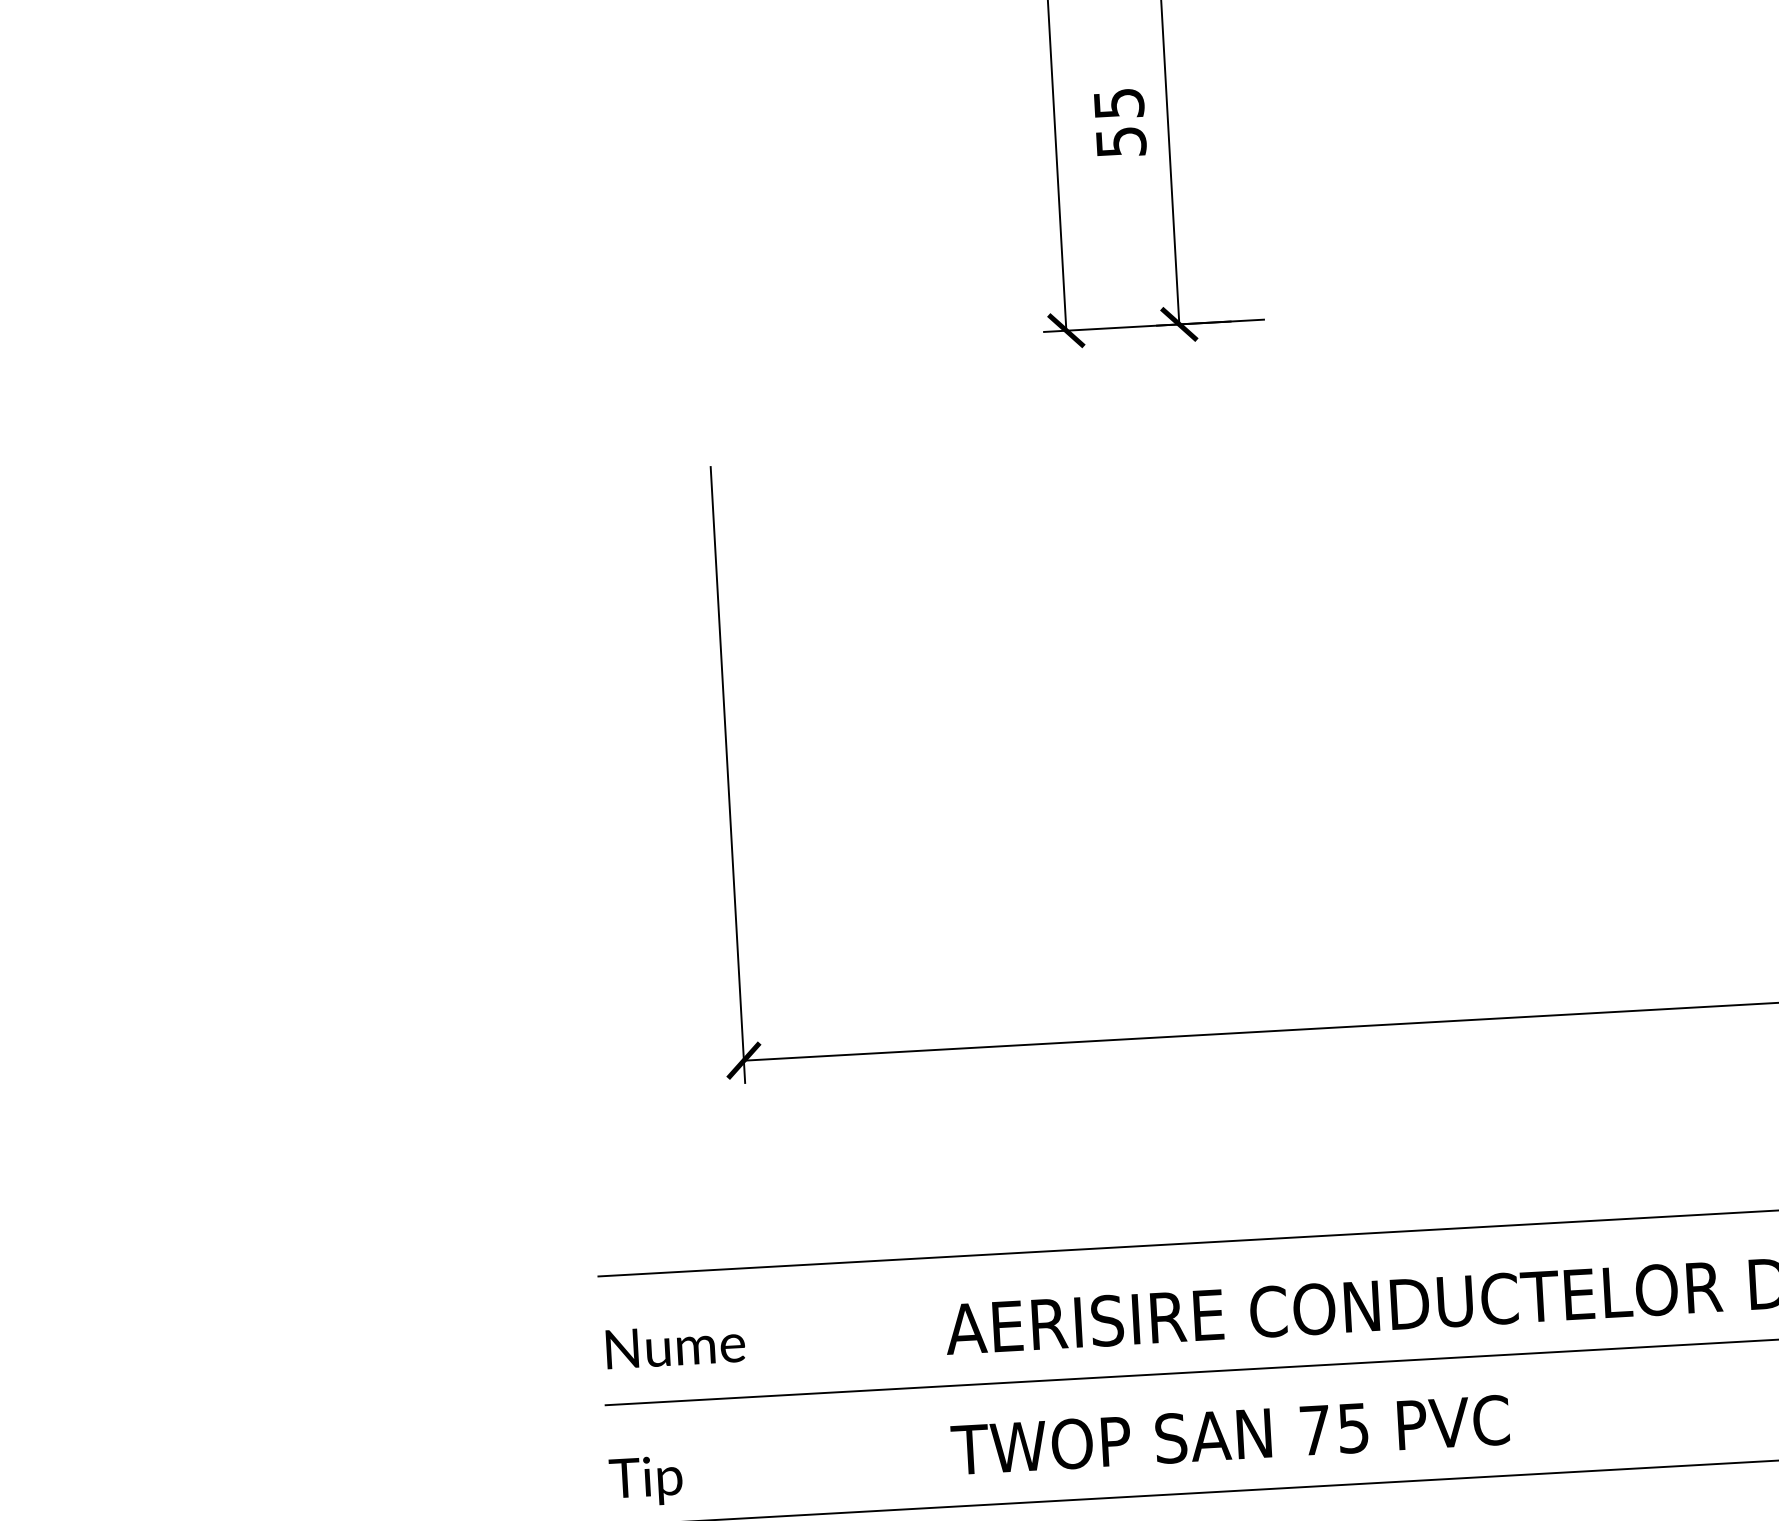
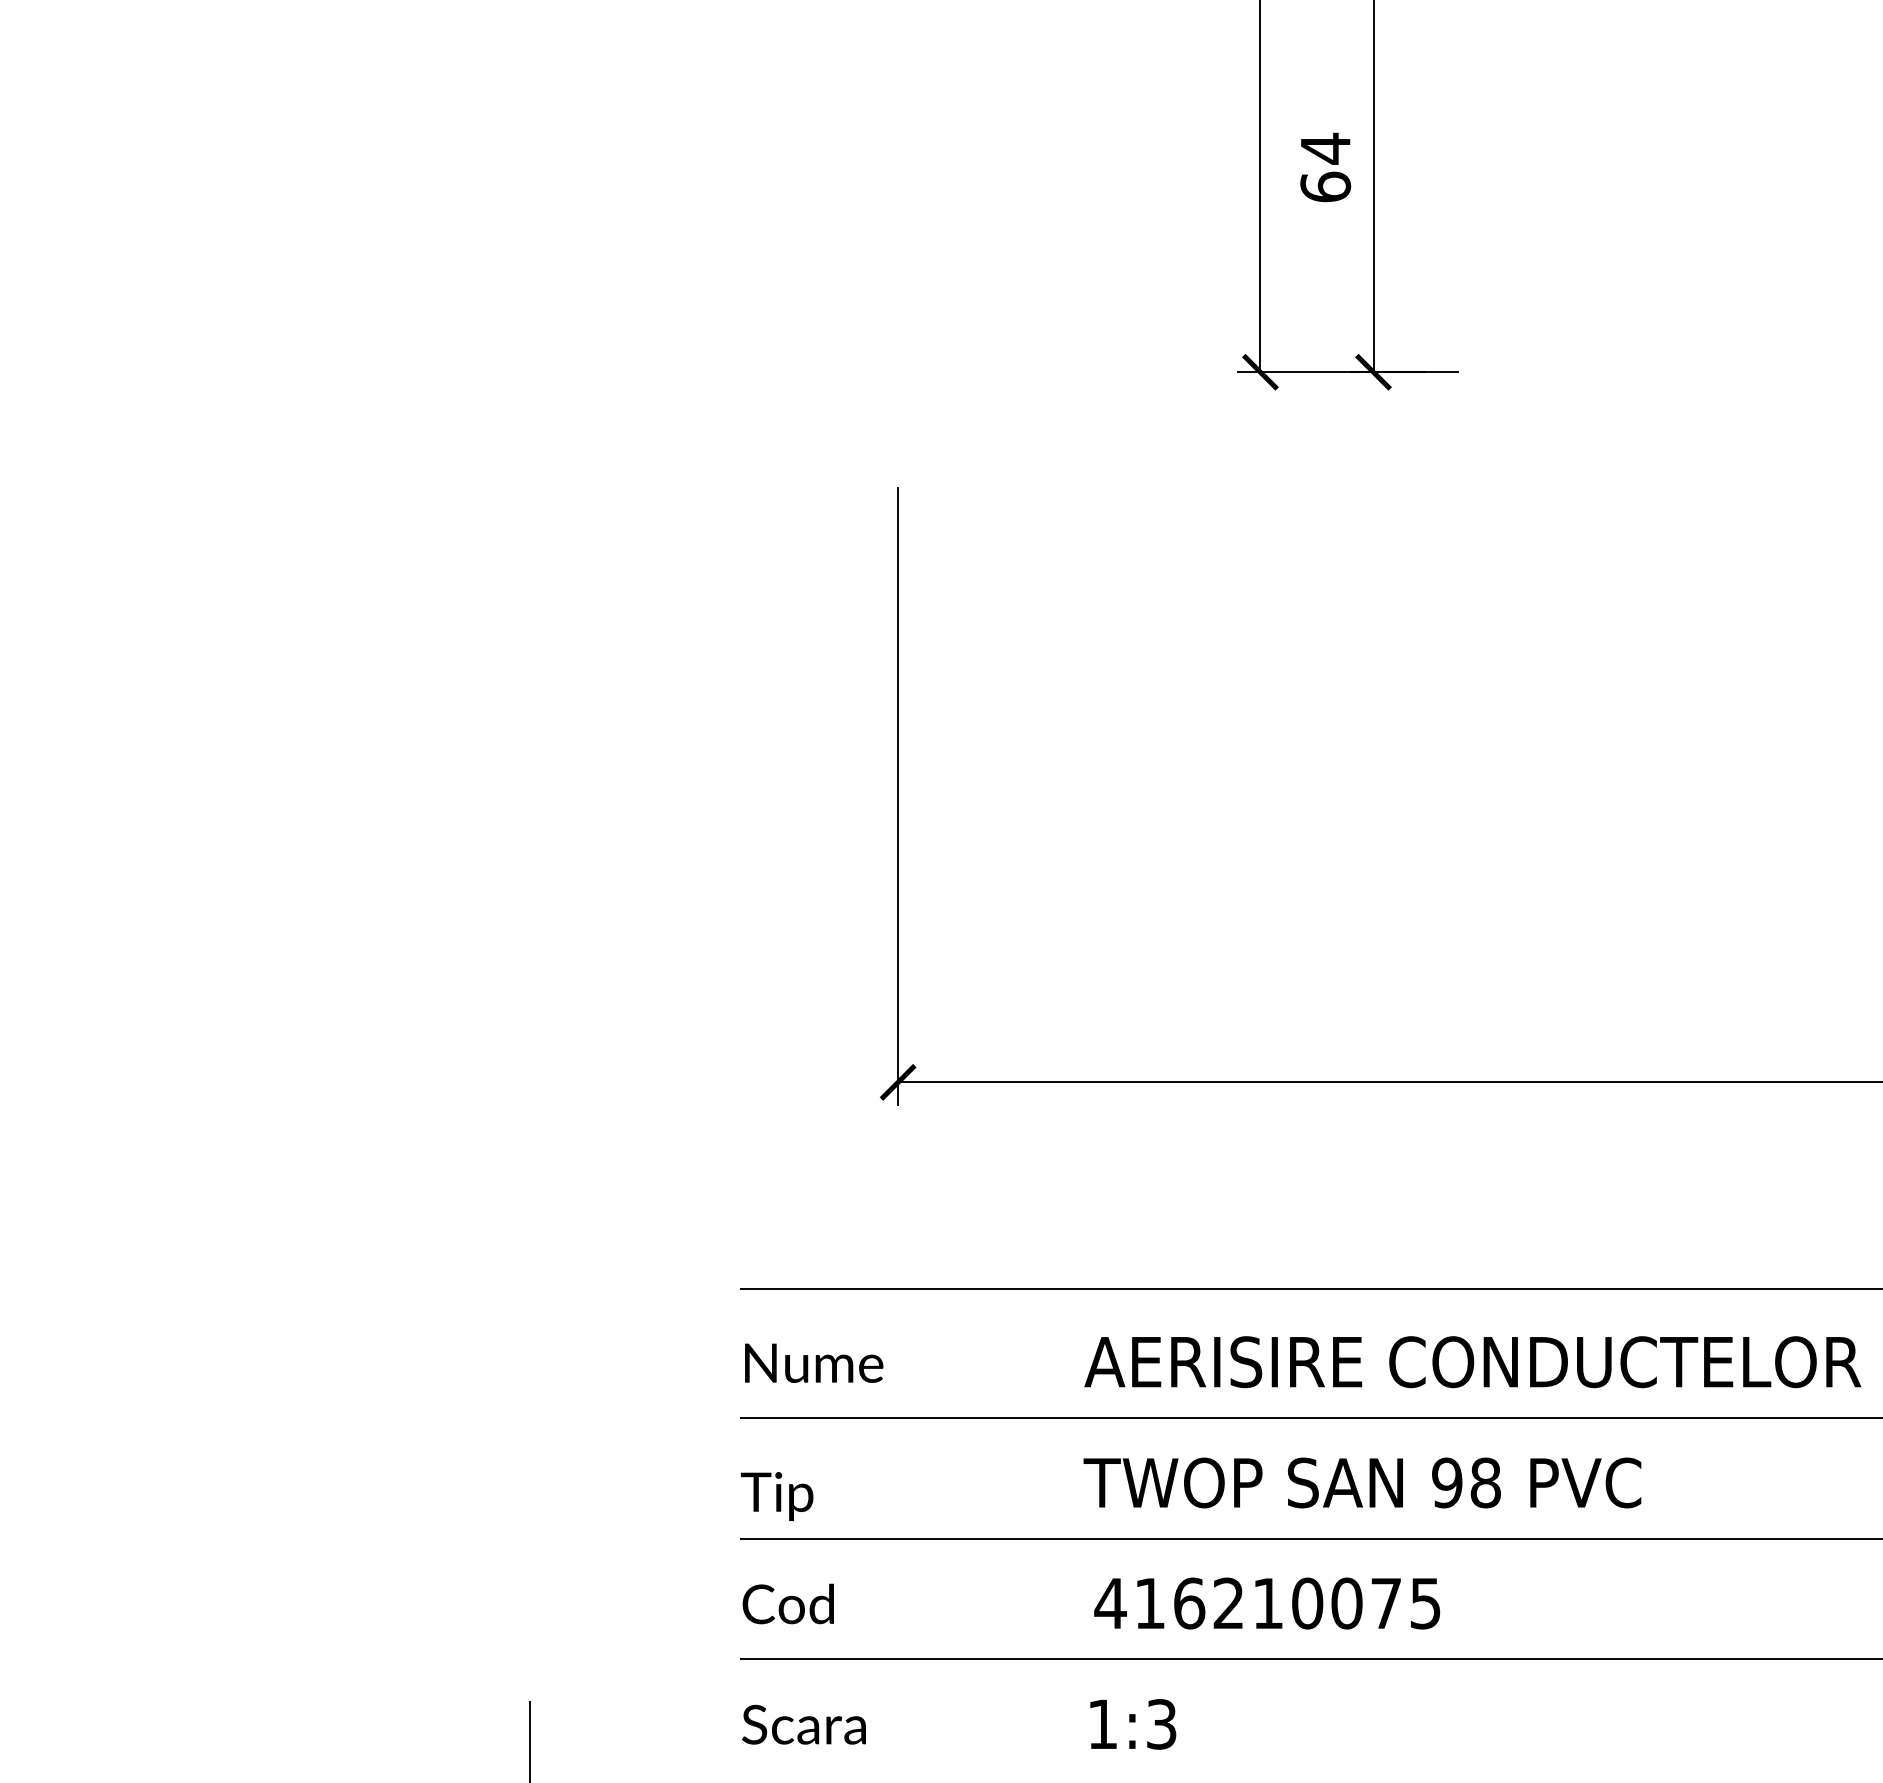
text: (1119, 122) -> (1325, 167), 55 -> 64
text: (1334, 1428) -> (1466, 1482), 75 -> 98

